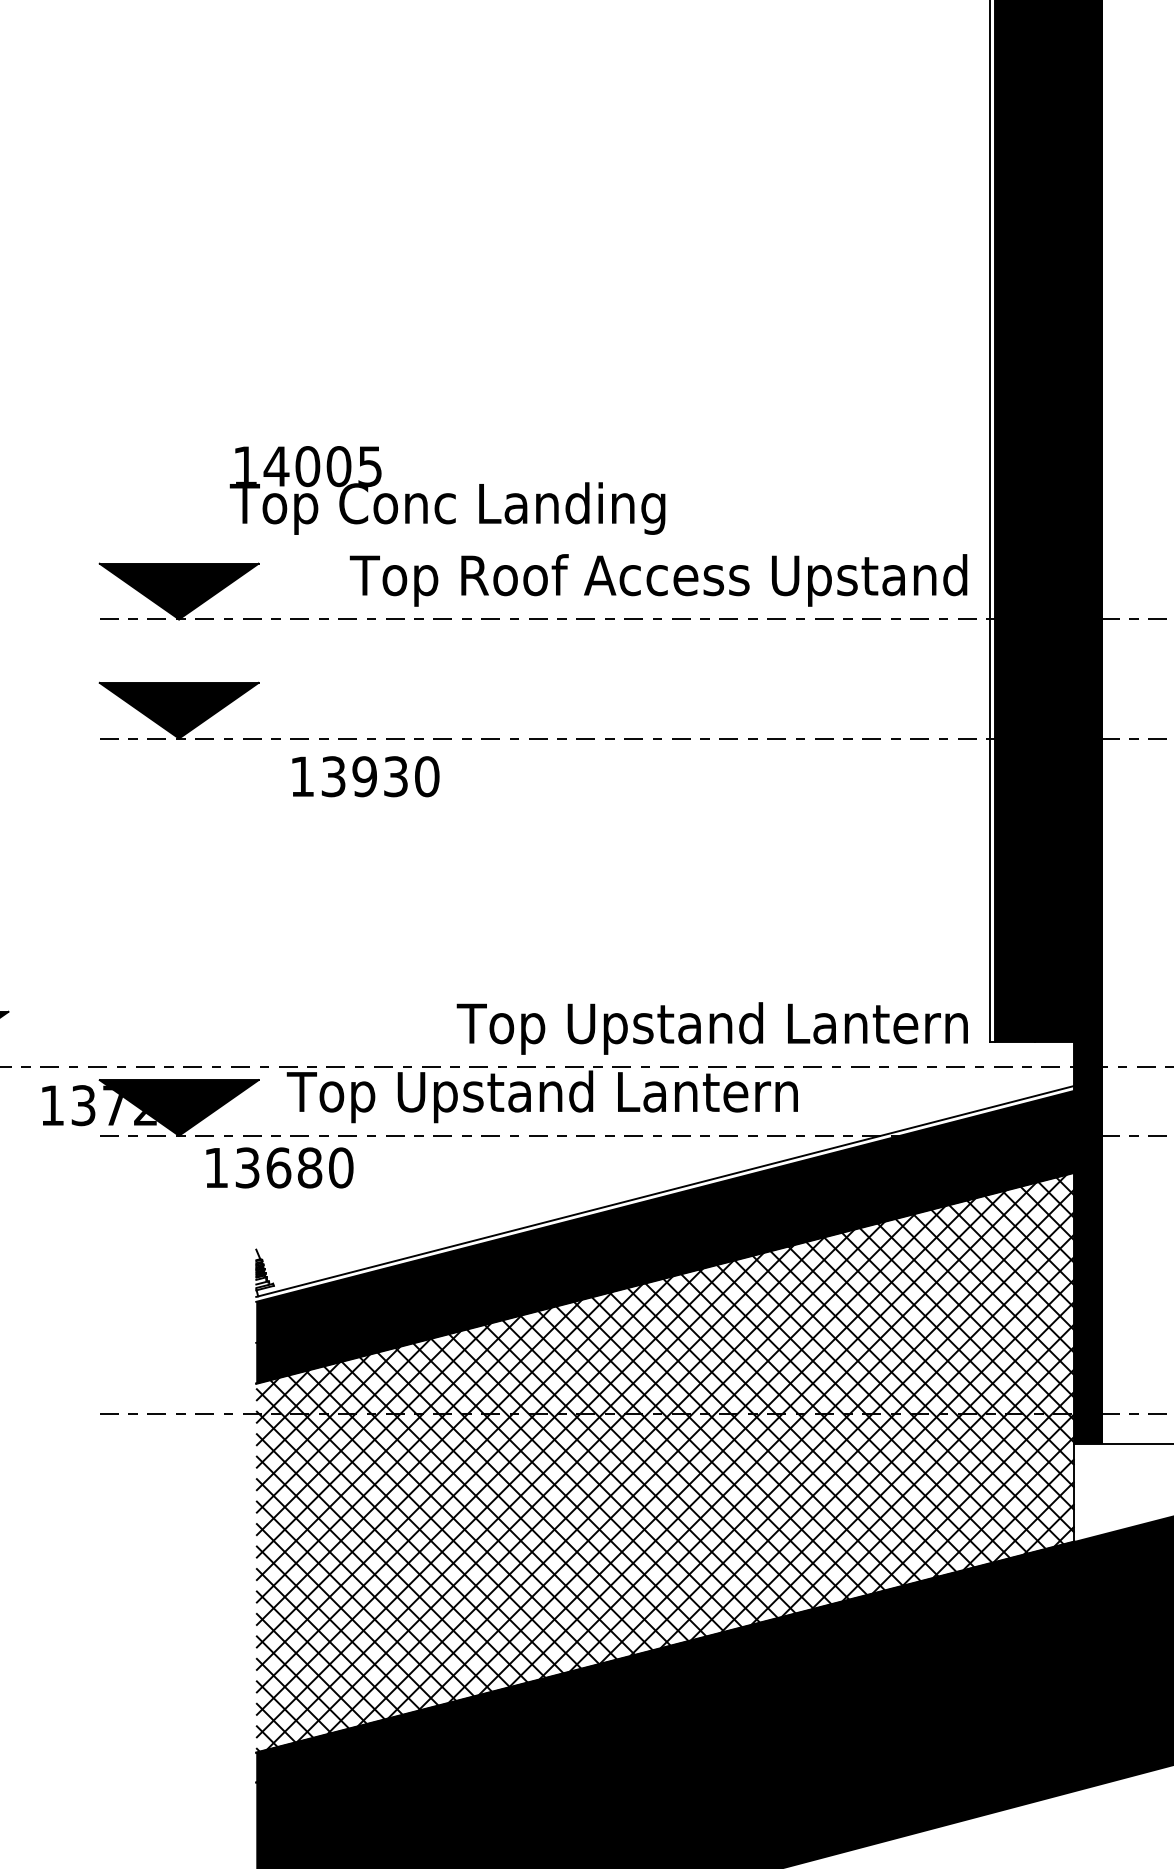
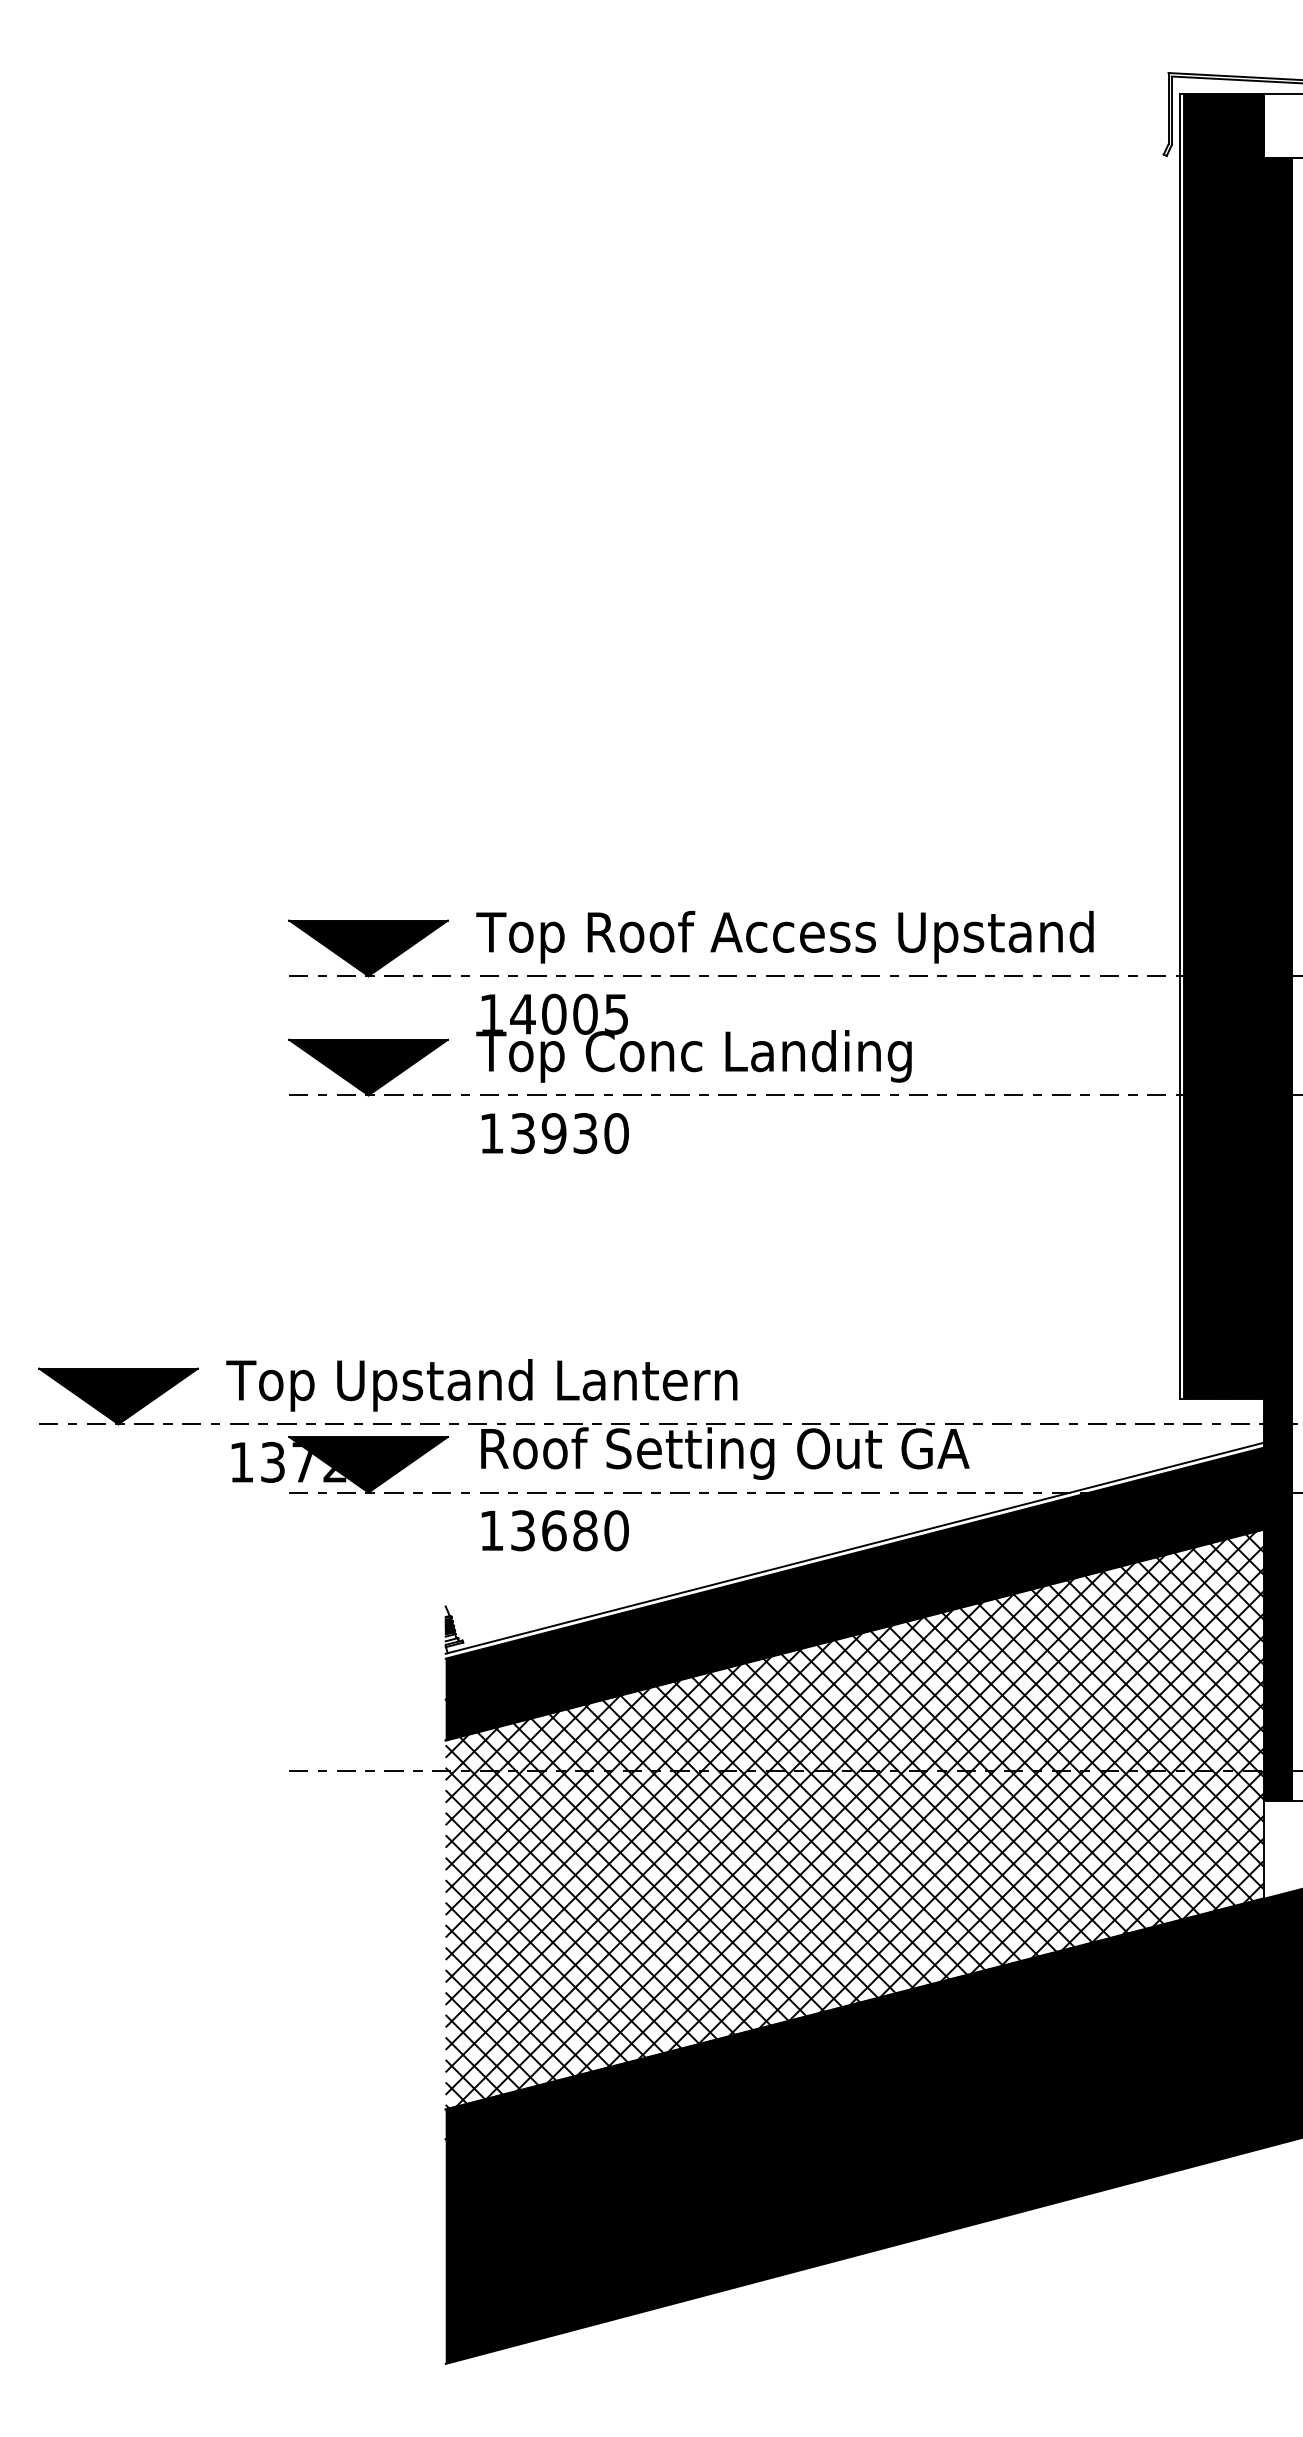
text: (447, 489) -> (693, 1037), moved
text: (658, 580) -> (784, 937), moved
text: (712, 1028) -> (481, 1385), moved
text: (542, 1096) -> (731, 1453), Top Upstand Lantern -> Roof Setting Out GA
text: (279, 1167) -> (554, 1530), moved

